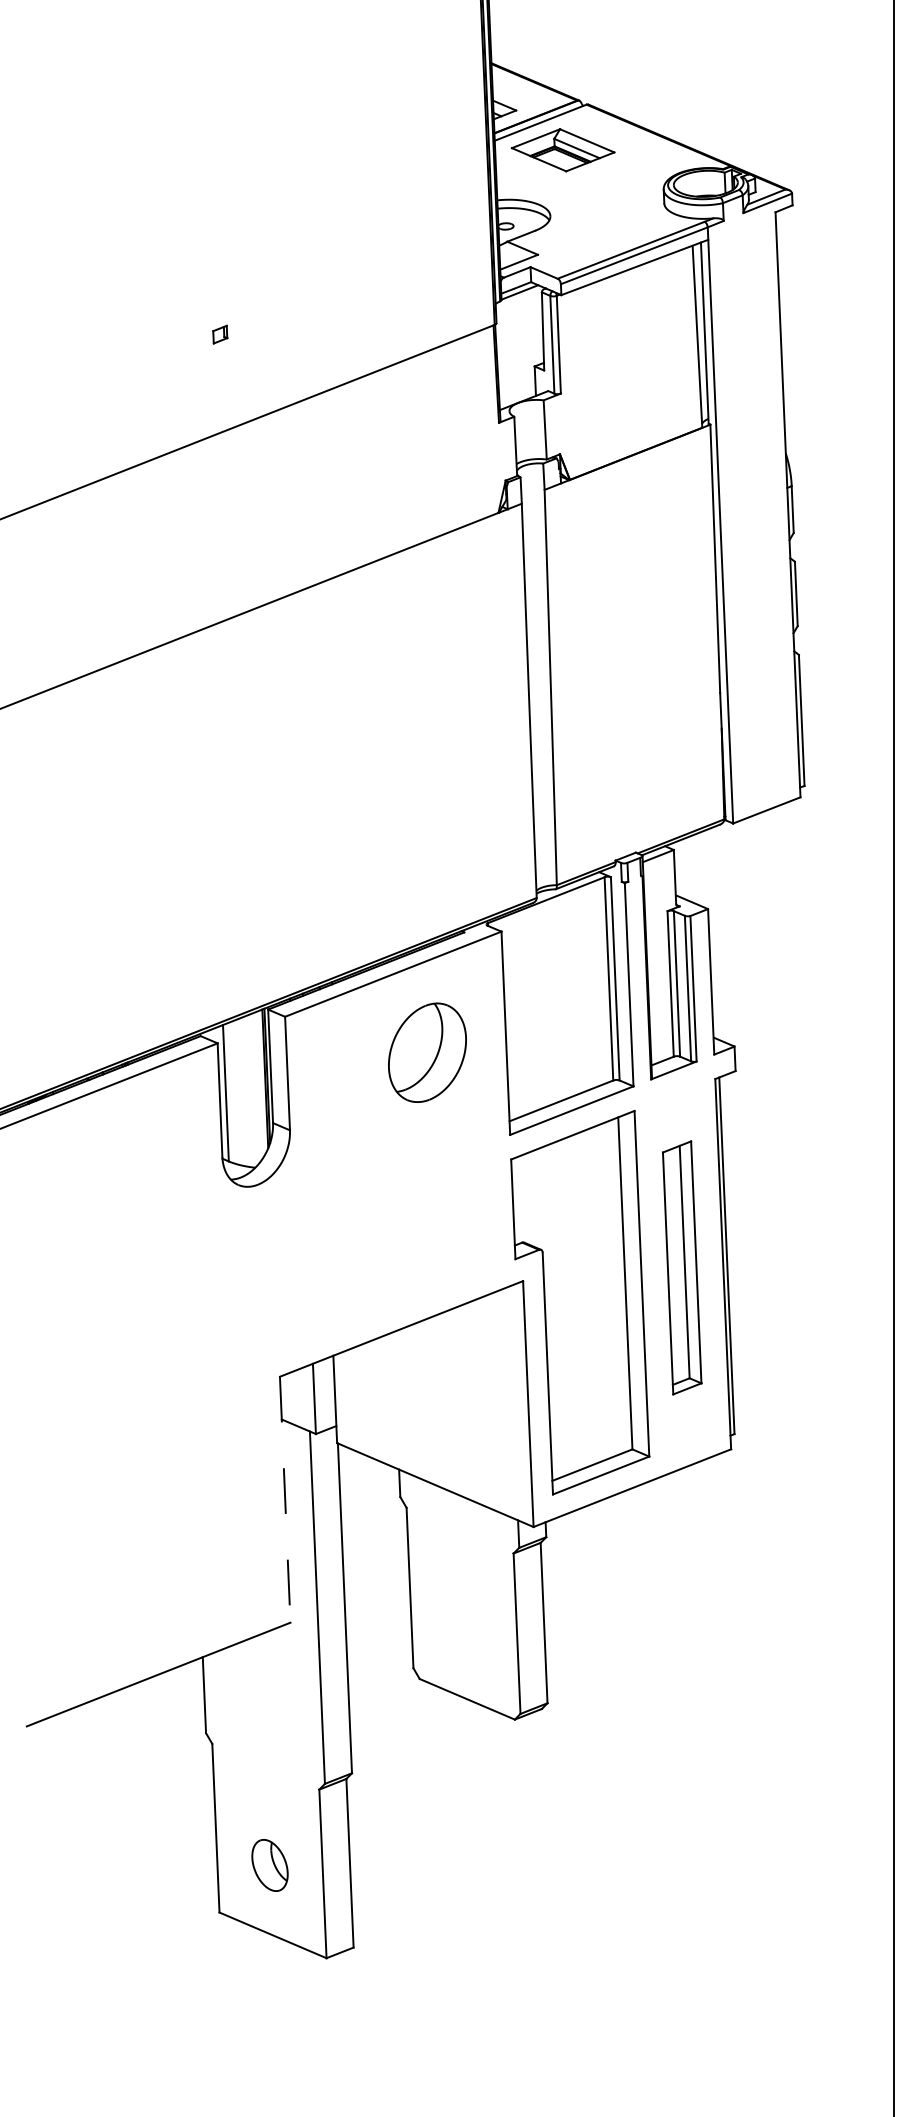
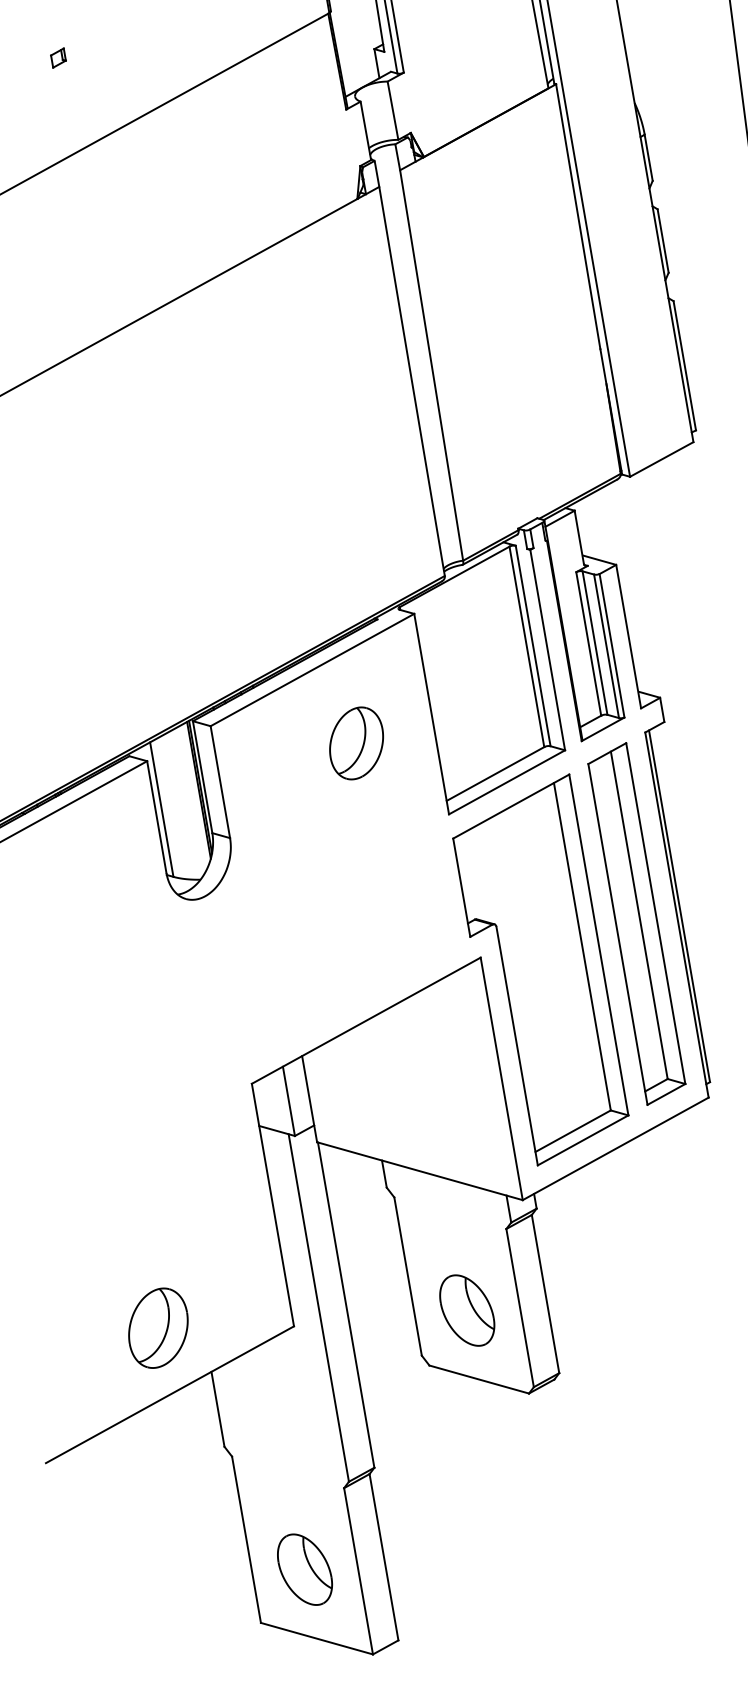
part: (427, 1052) -> (356, 743), size x0.71
part: (681, 1267) -> (636, 923), size x1.43
line: (285, 1500) -> (273, 1205), dashed -> solid
part: (155, 1606) -> (158, 1327), added
part: (464, 1628) -> (467, 1309), added
part: (269, 1865) -> (304, 1569), size x1.43

